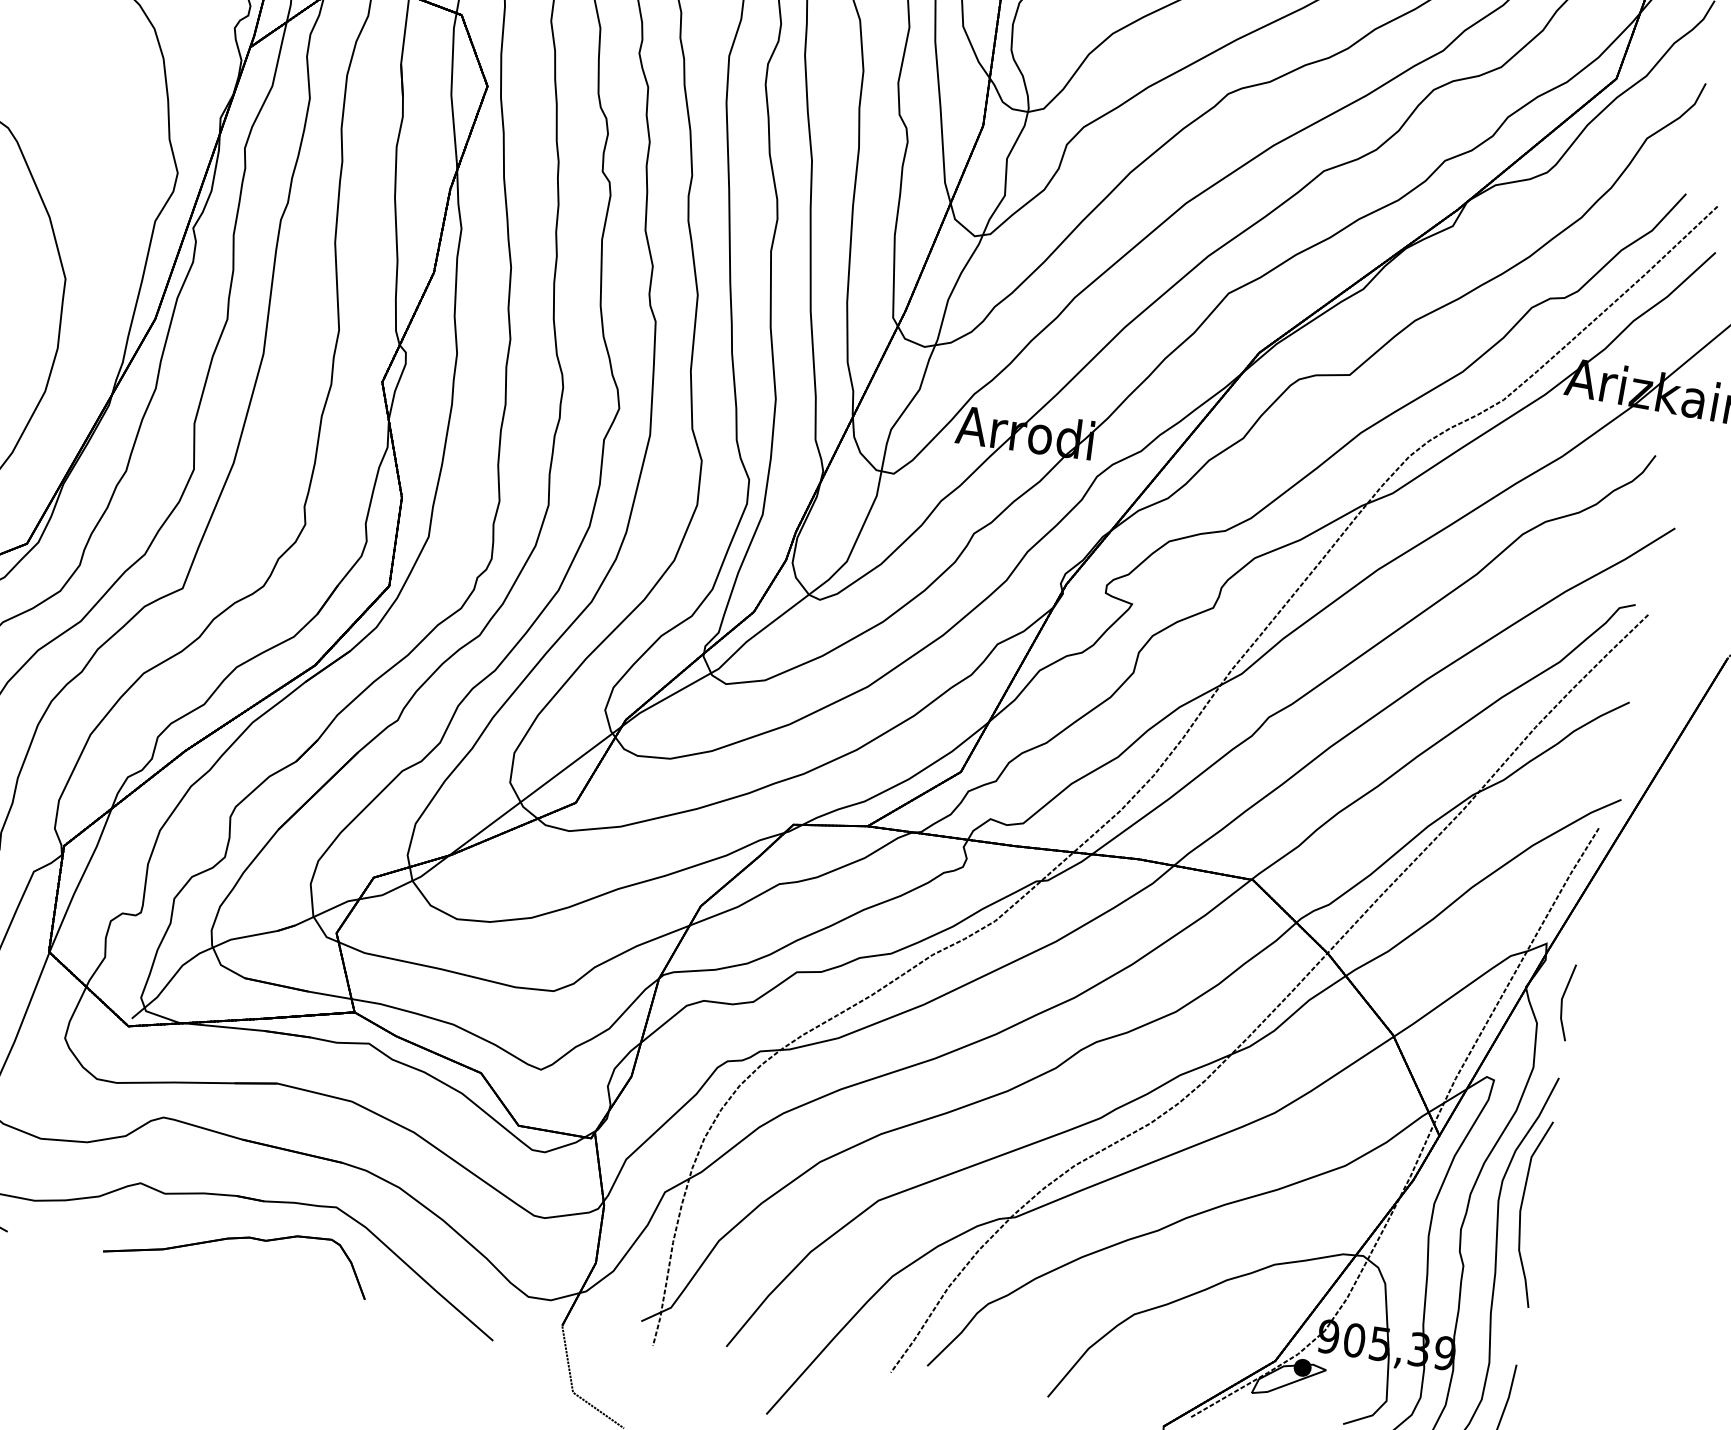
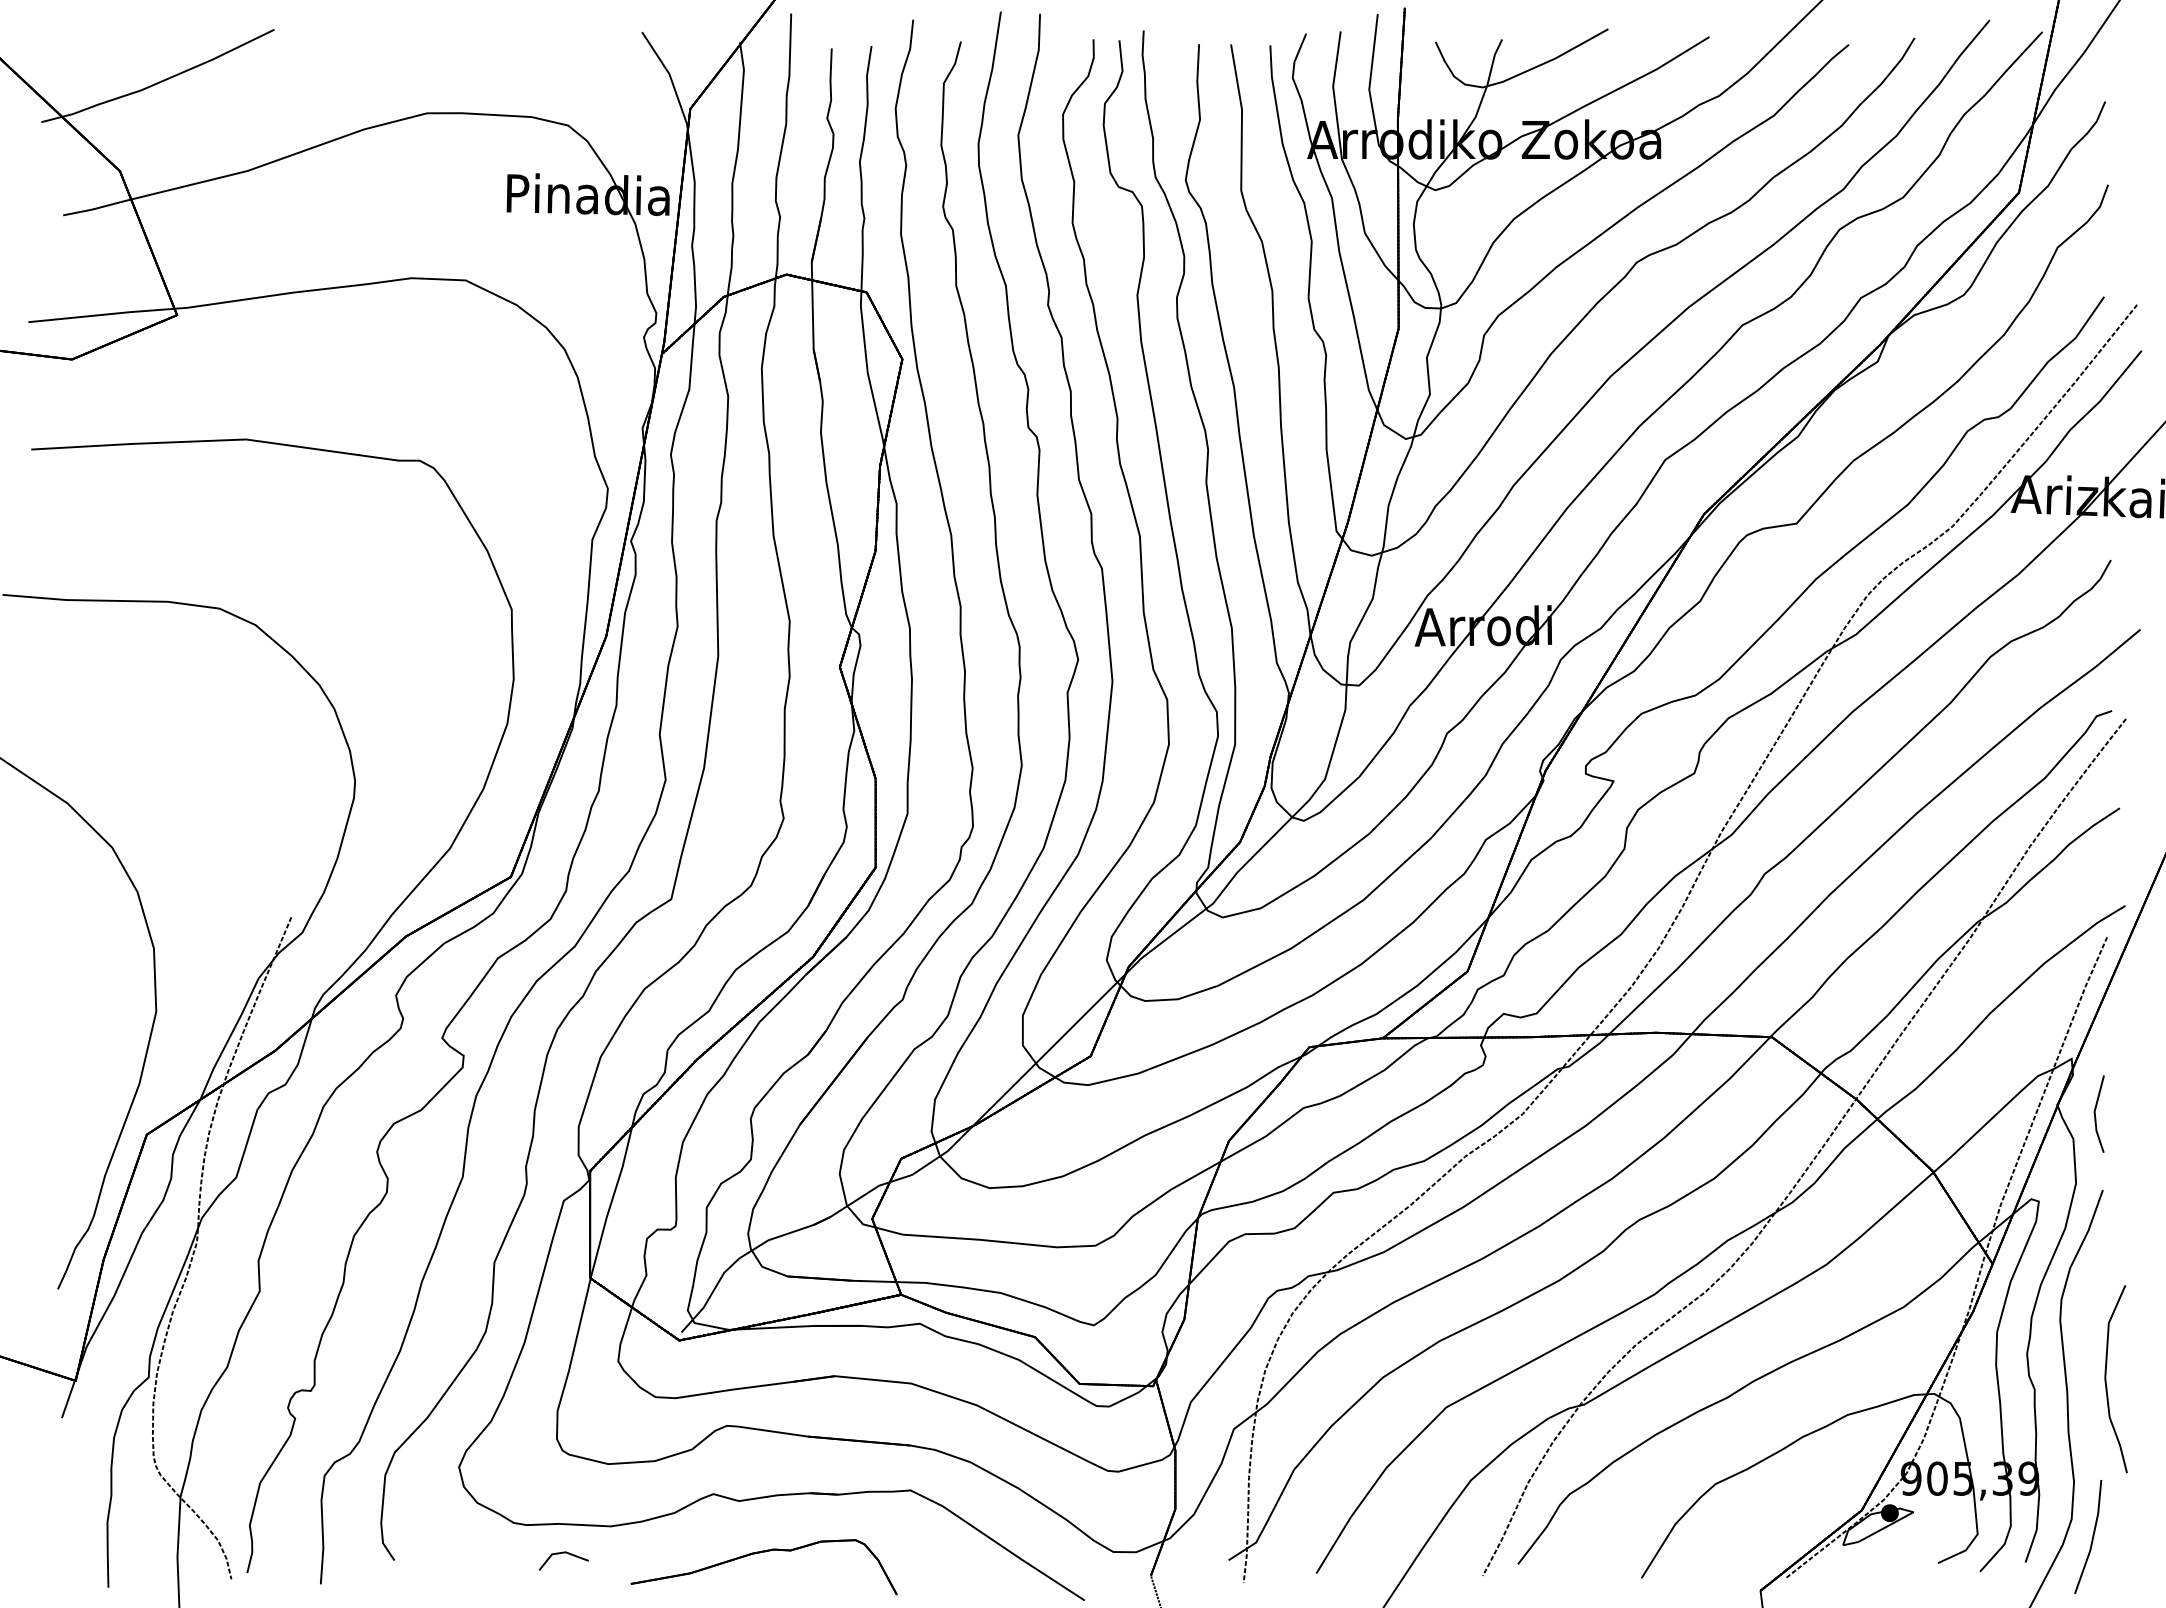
curve: (1521, 1212) -> (2106, 1379), moved
part: (235, 1239) -> (760, 1553), moved

